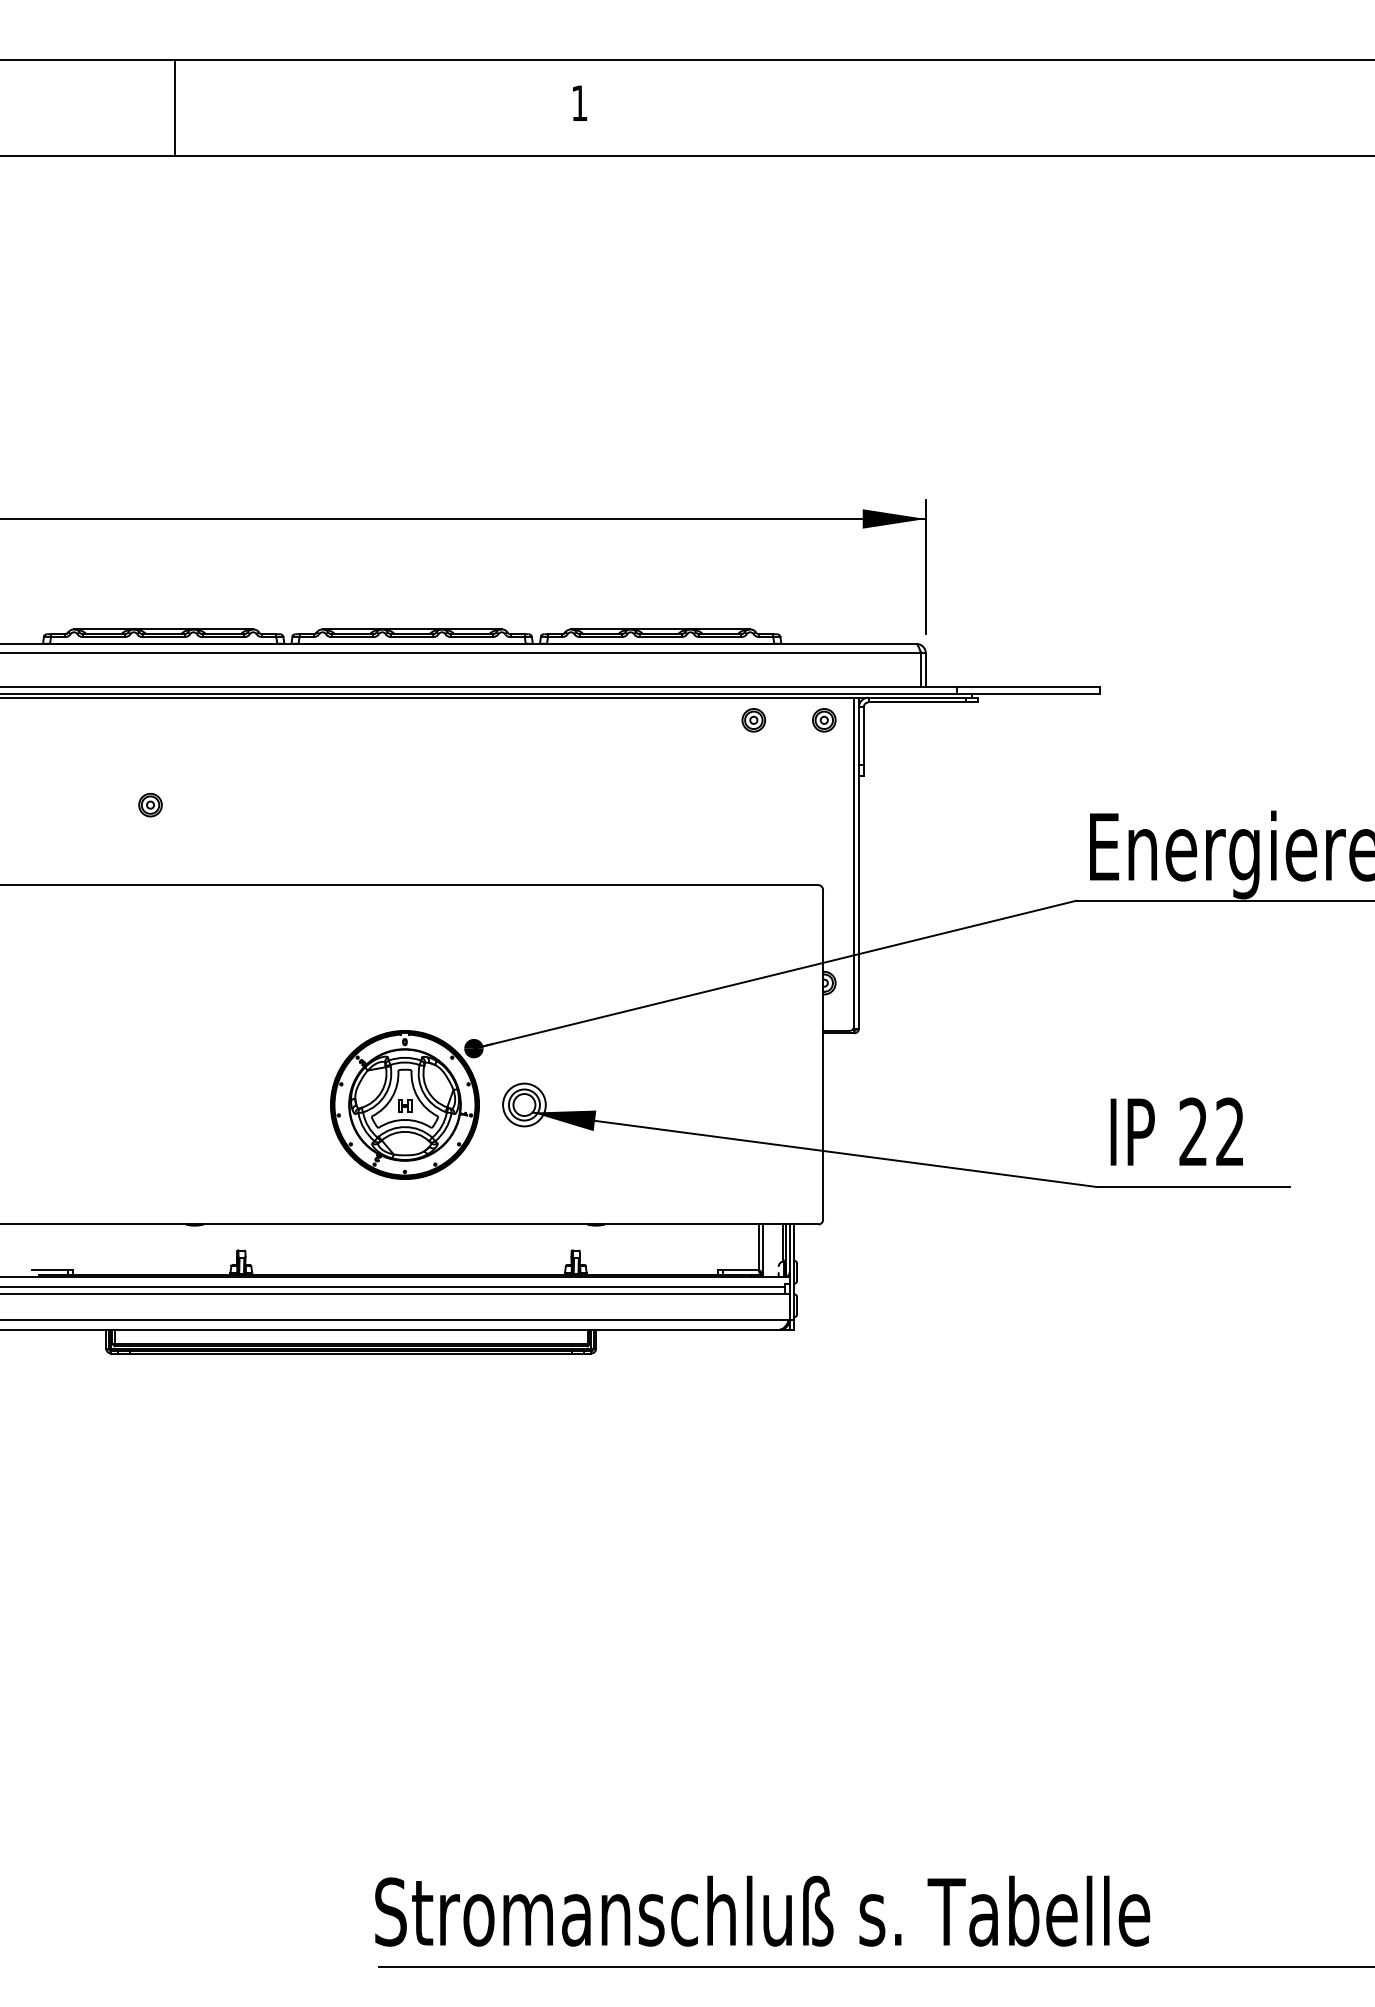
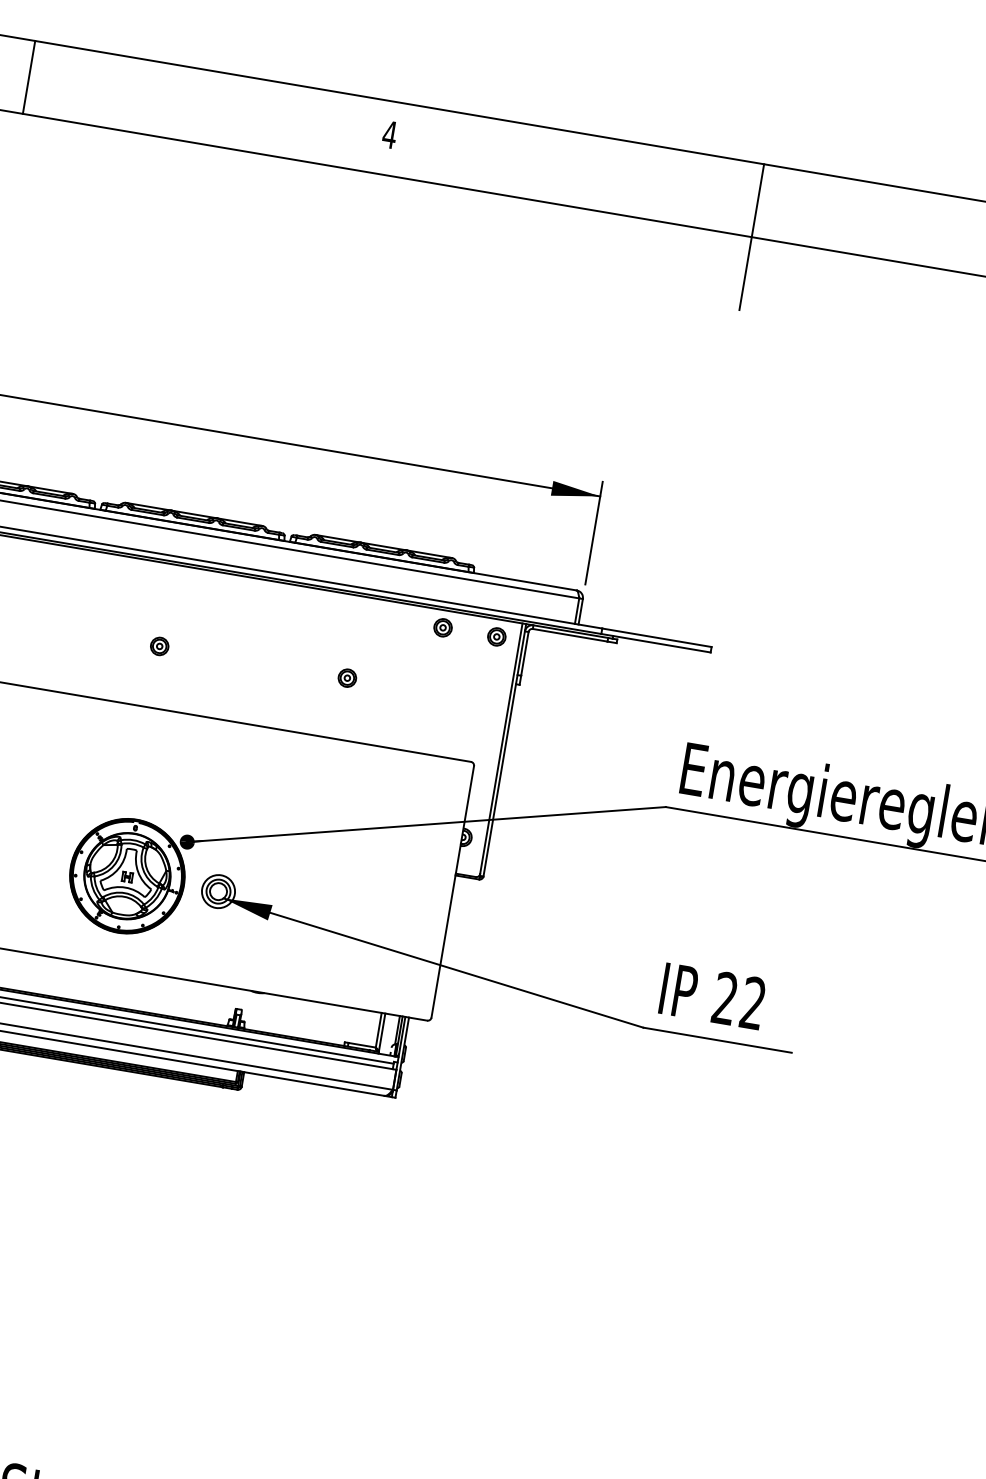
text: (579, 102) -> (389, 134), 1 -> 4
line: (175, 107) -> (29, 77), moved
line: (1063, 155) -> (752, 237), added
part: (396, 804) -> (159, 645), added
part: (642, 804) -> (347, 677), added

